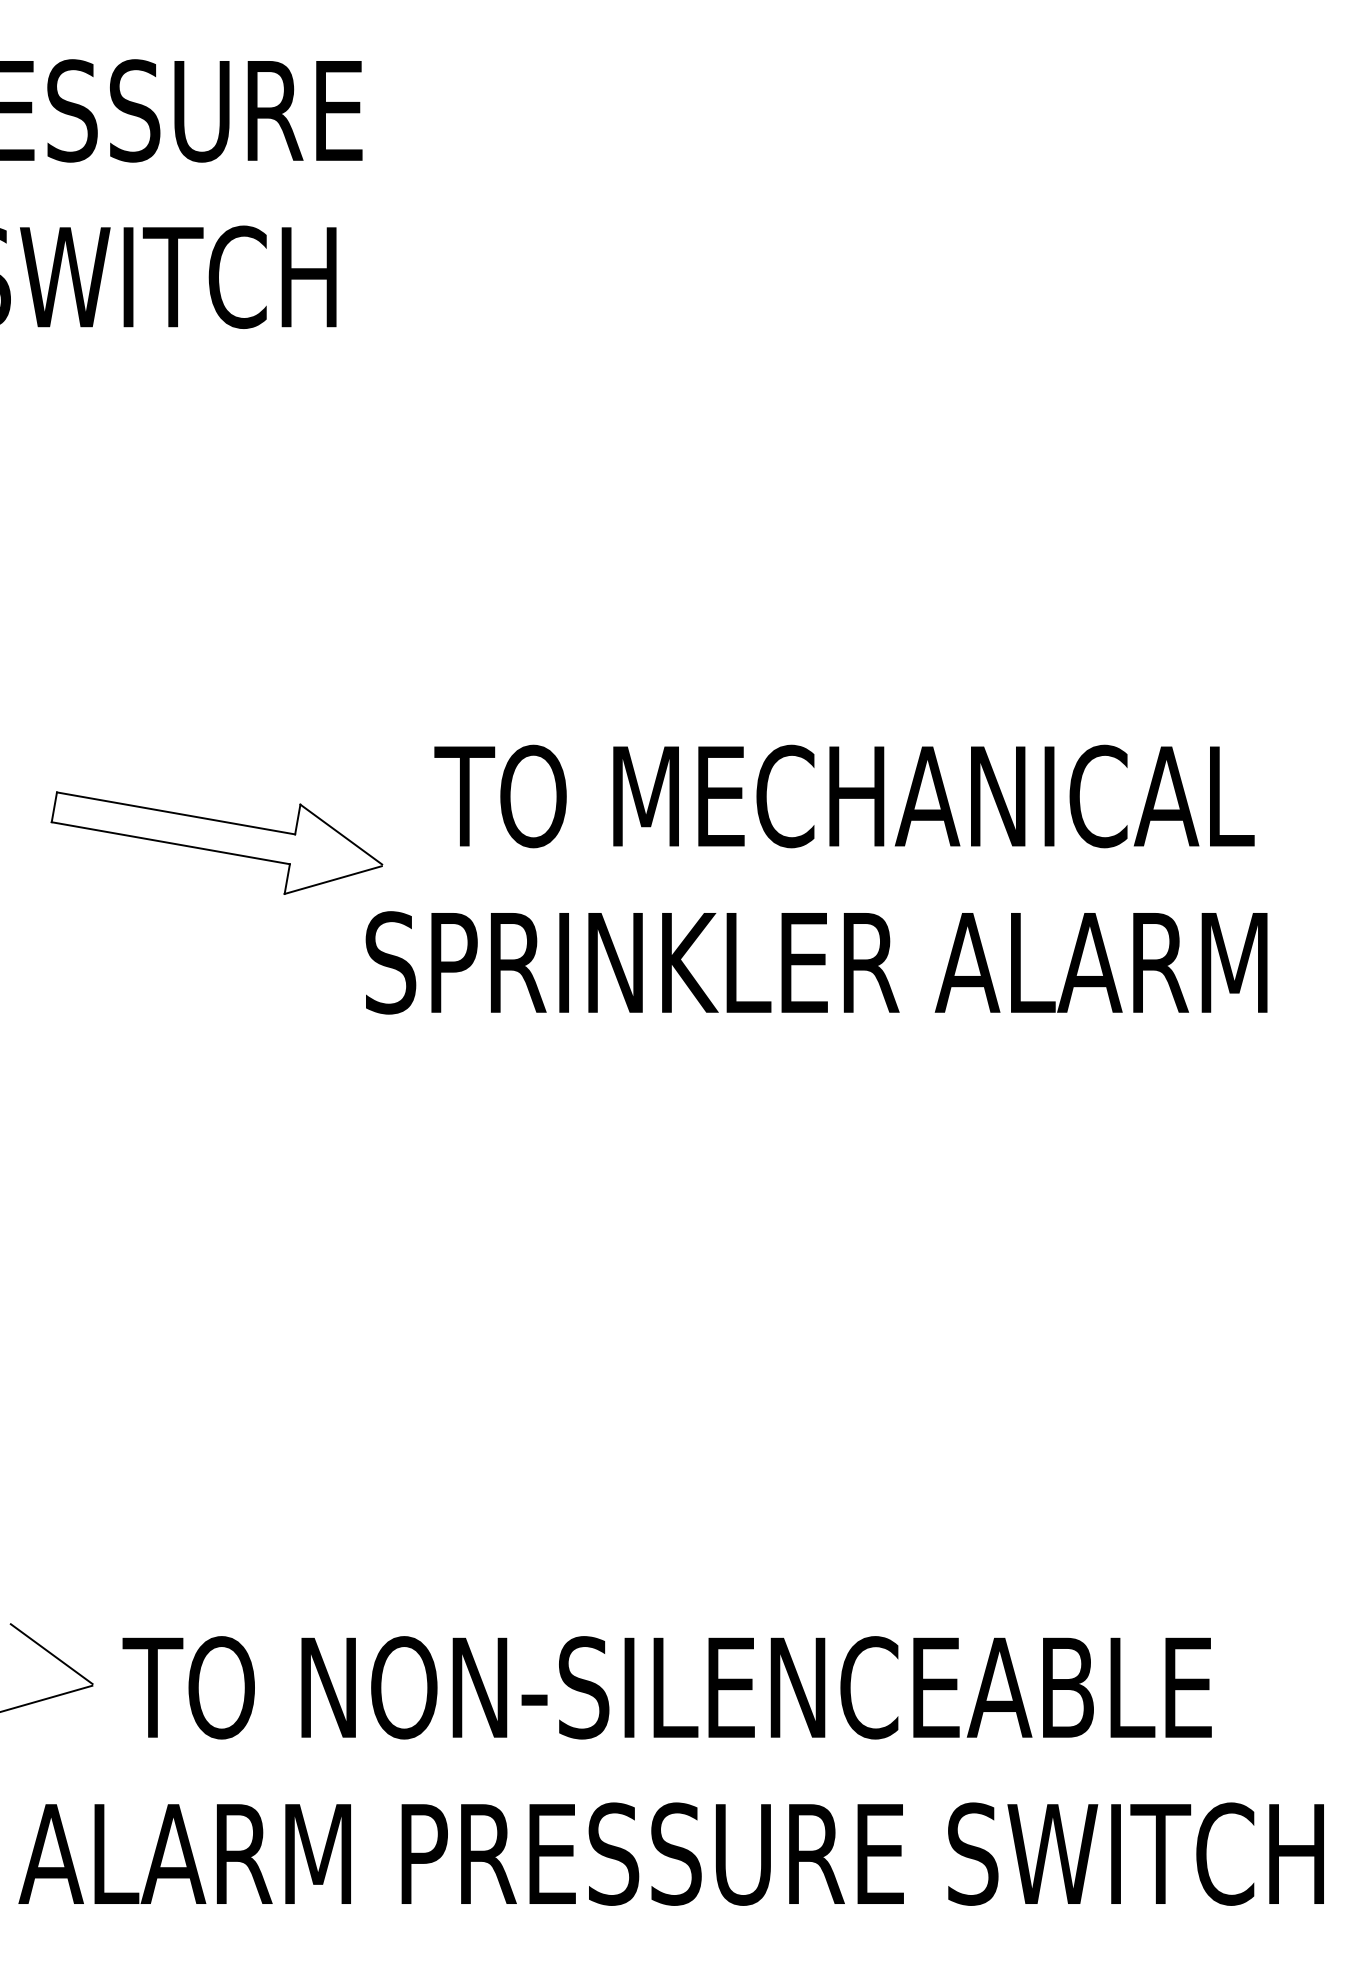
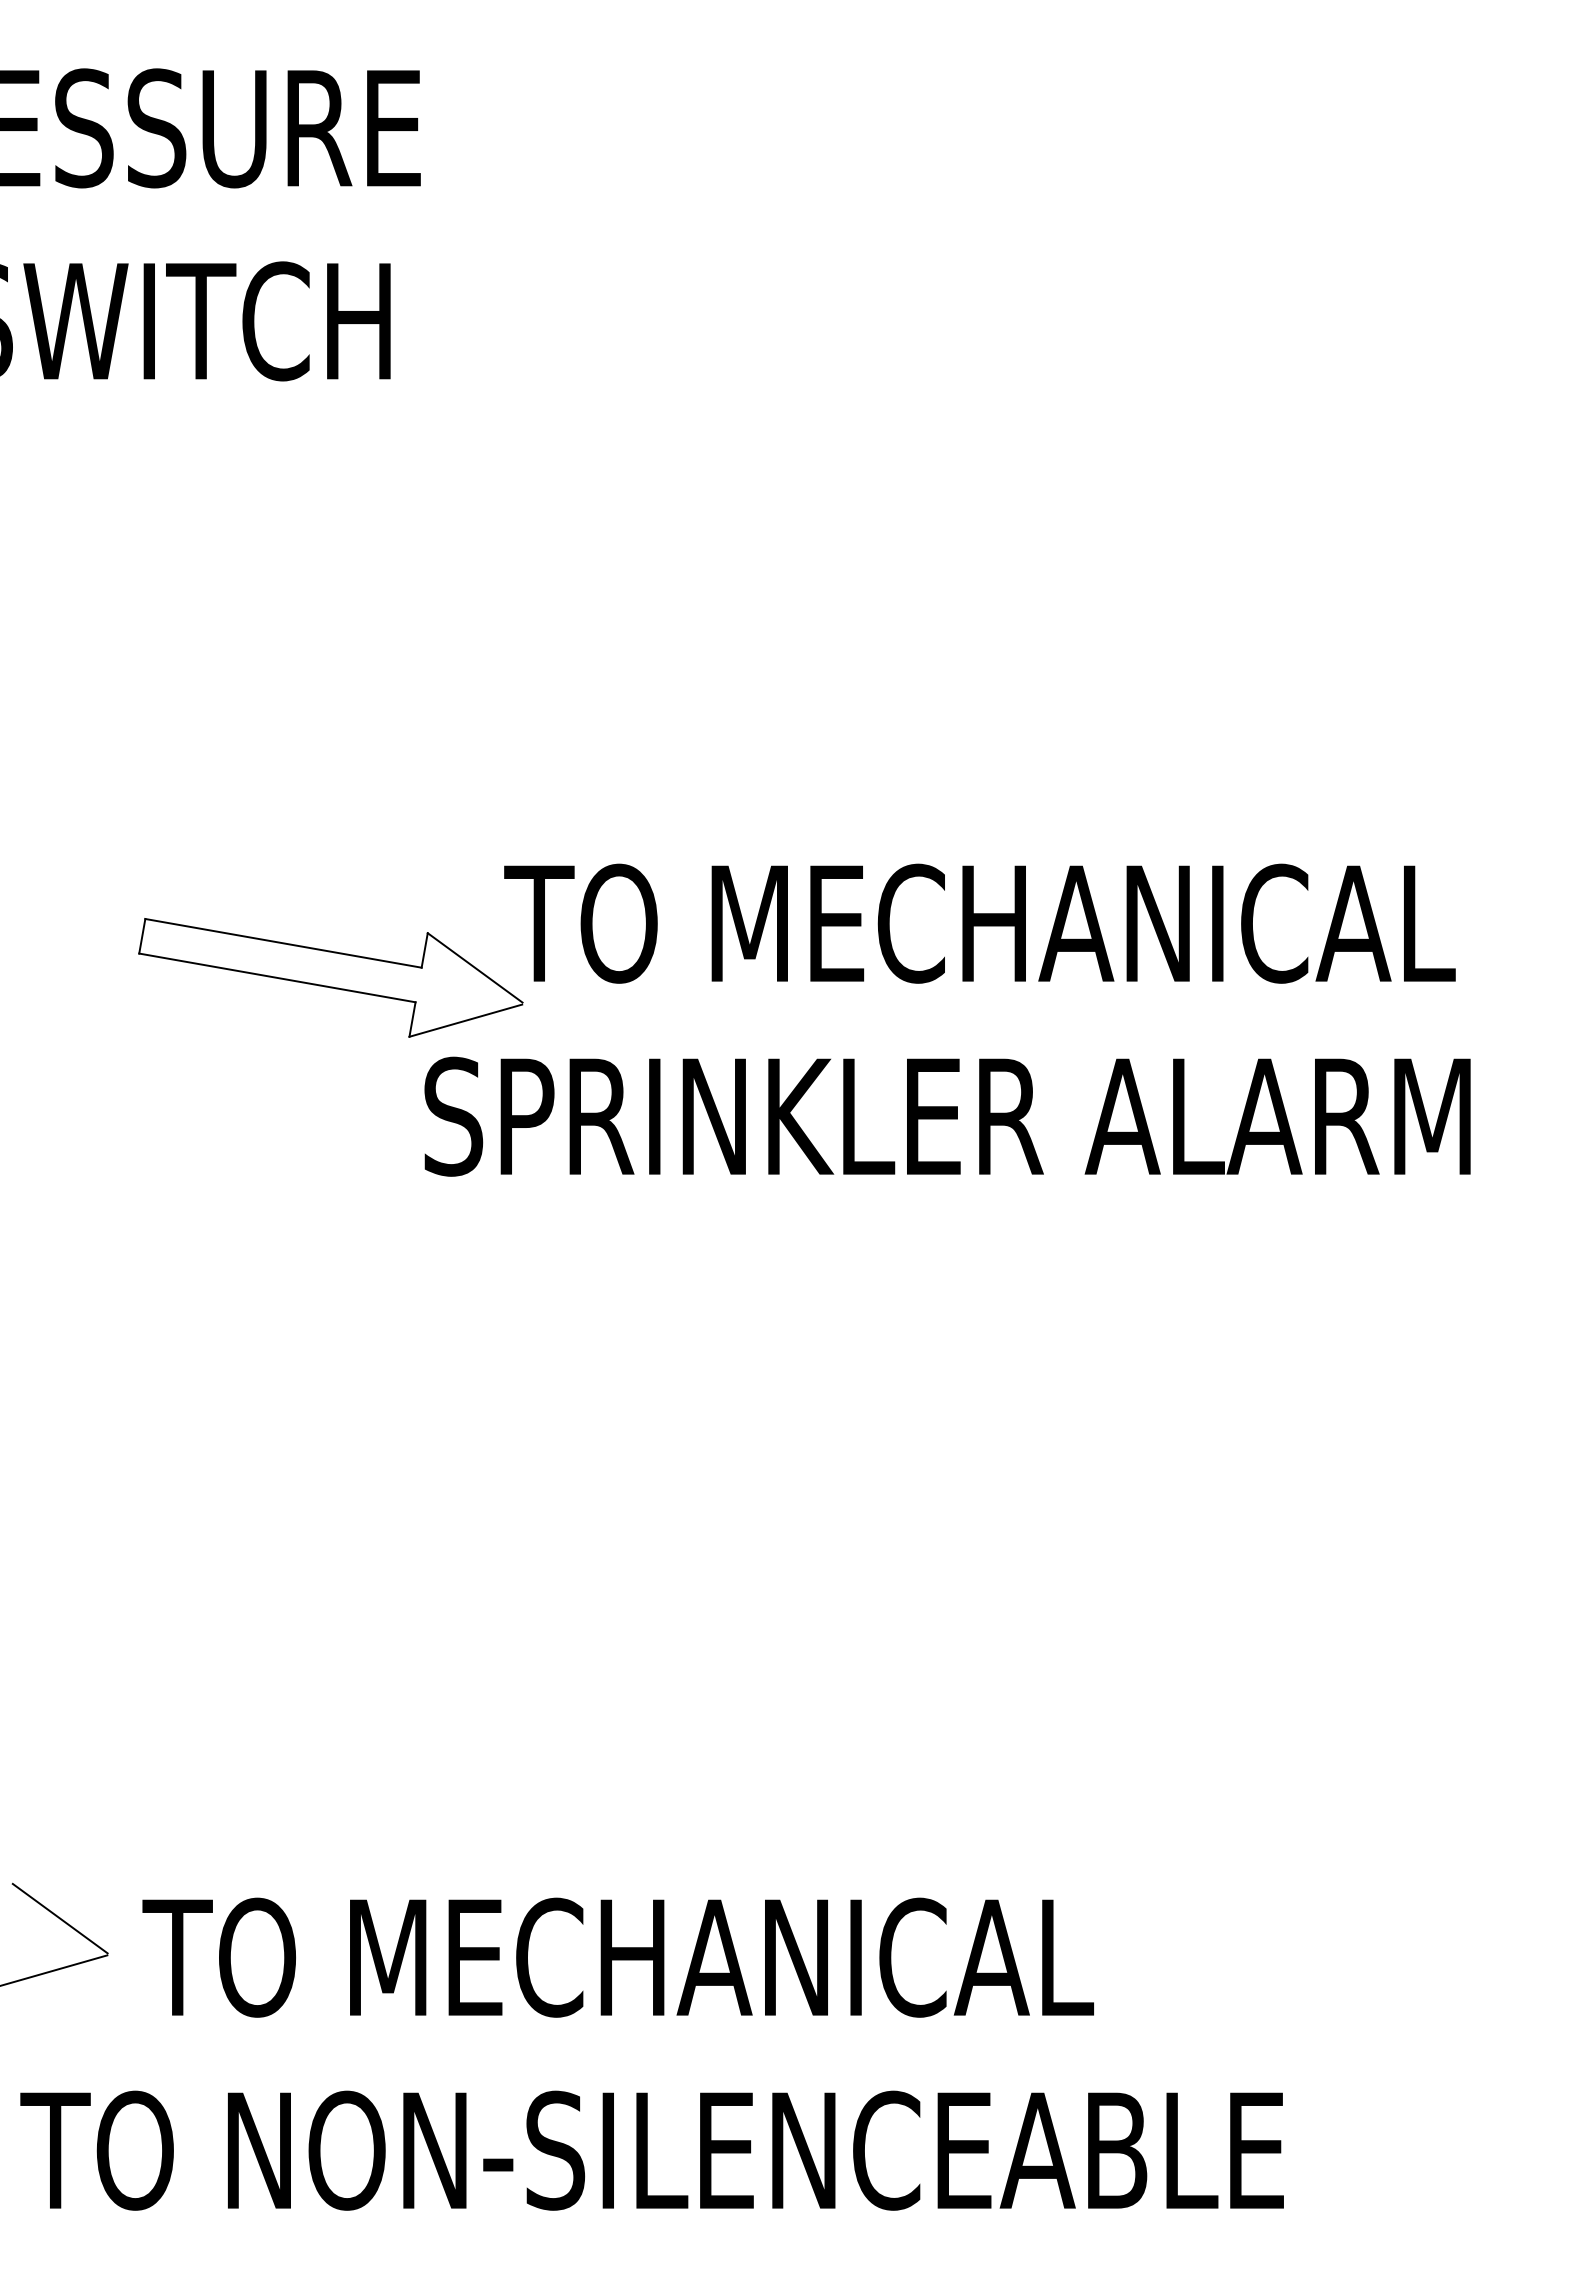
part: (216, 842) -> (330, 977), moved
text: (761, 1687) -> (883, 1957), TO NON-SILENCEABLE -> TO MECHANICAL
text: (670, 1853) -> (778, 2150), ALARM PRESSURE SWITCH -> TO NON-SILENCEABLE

